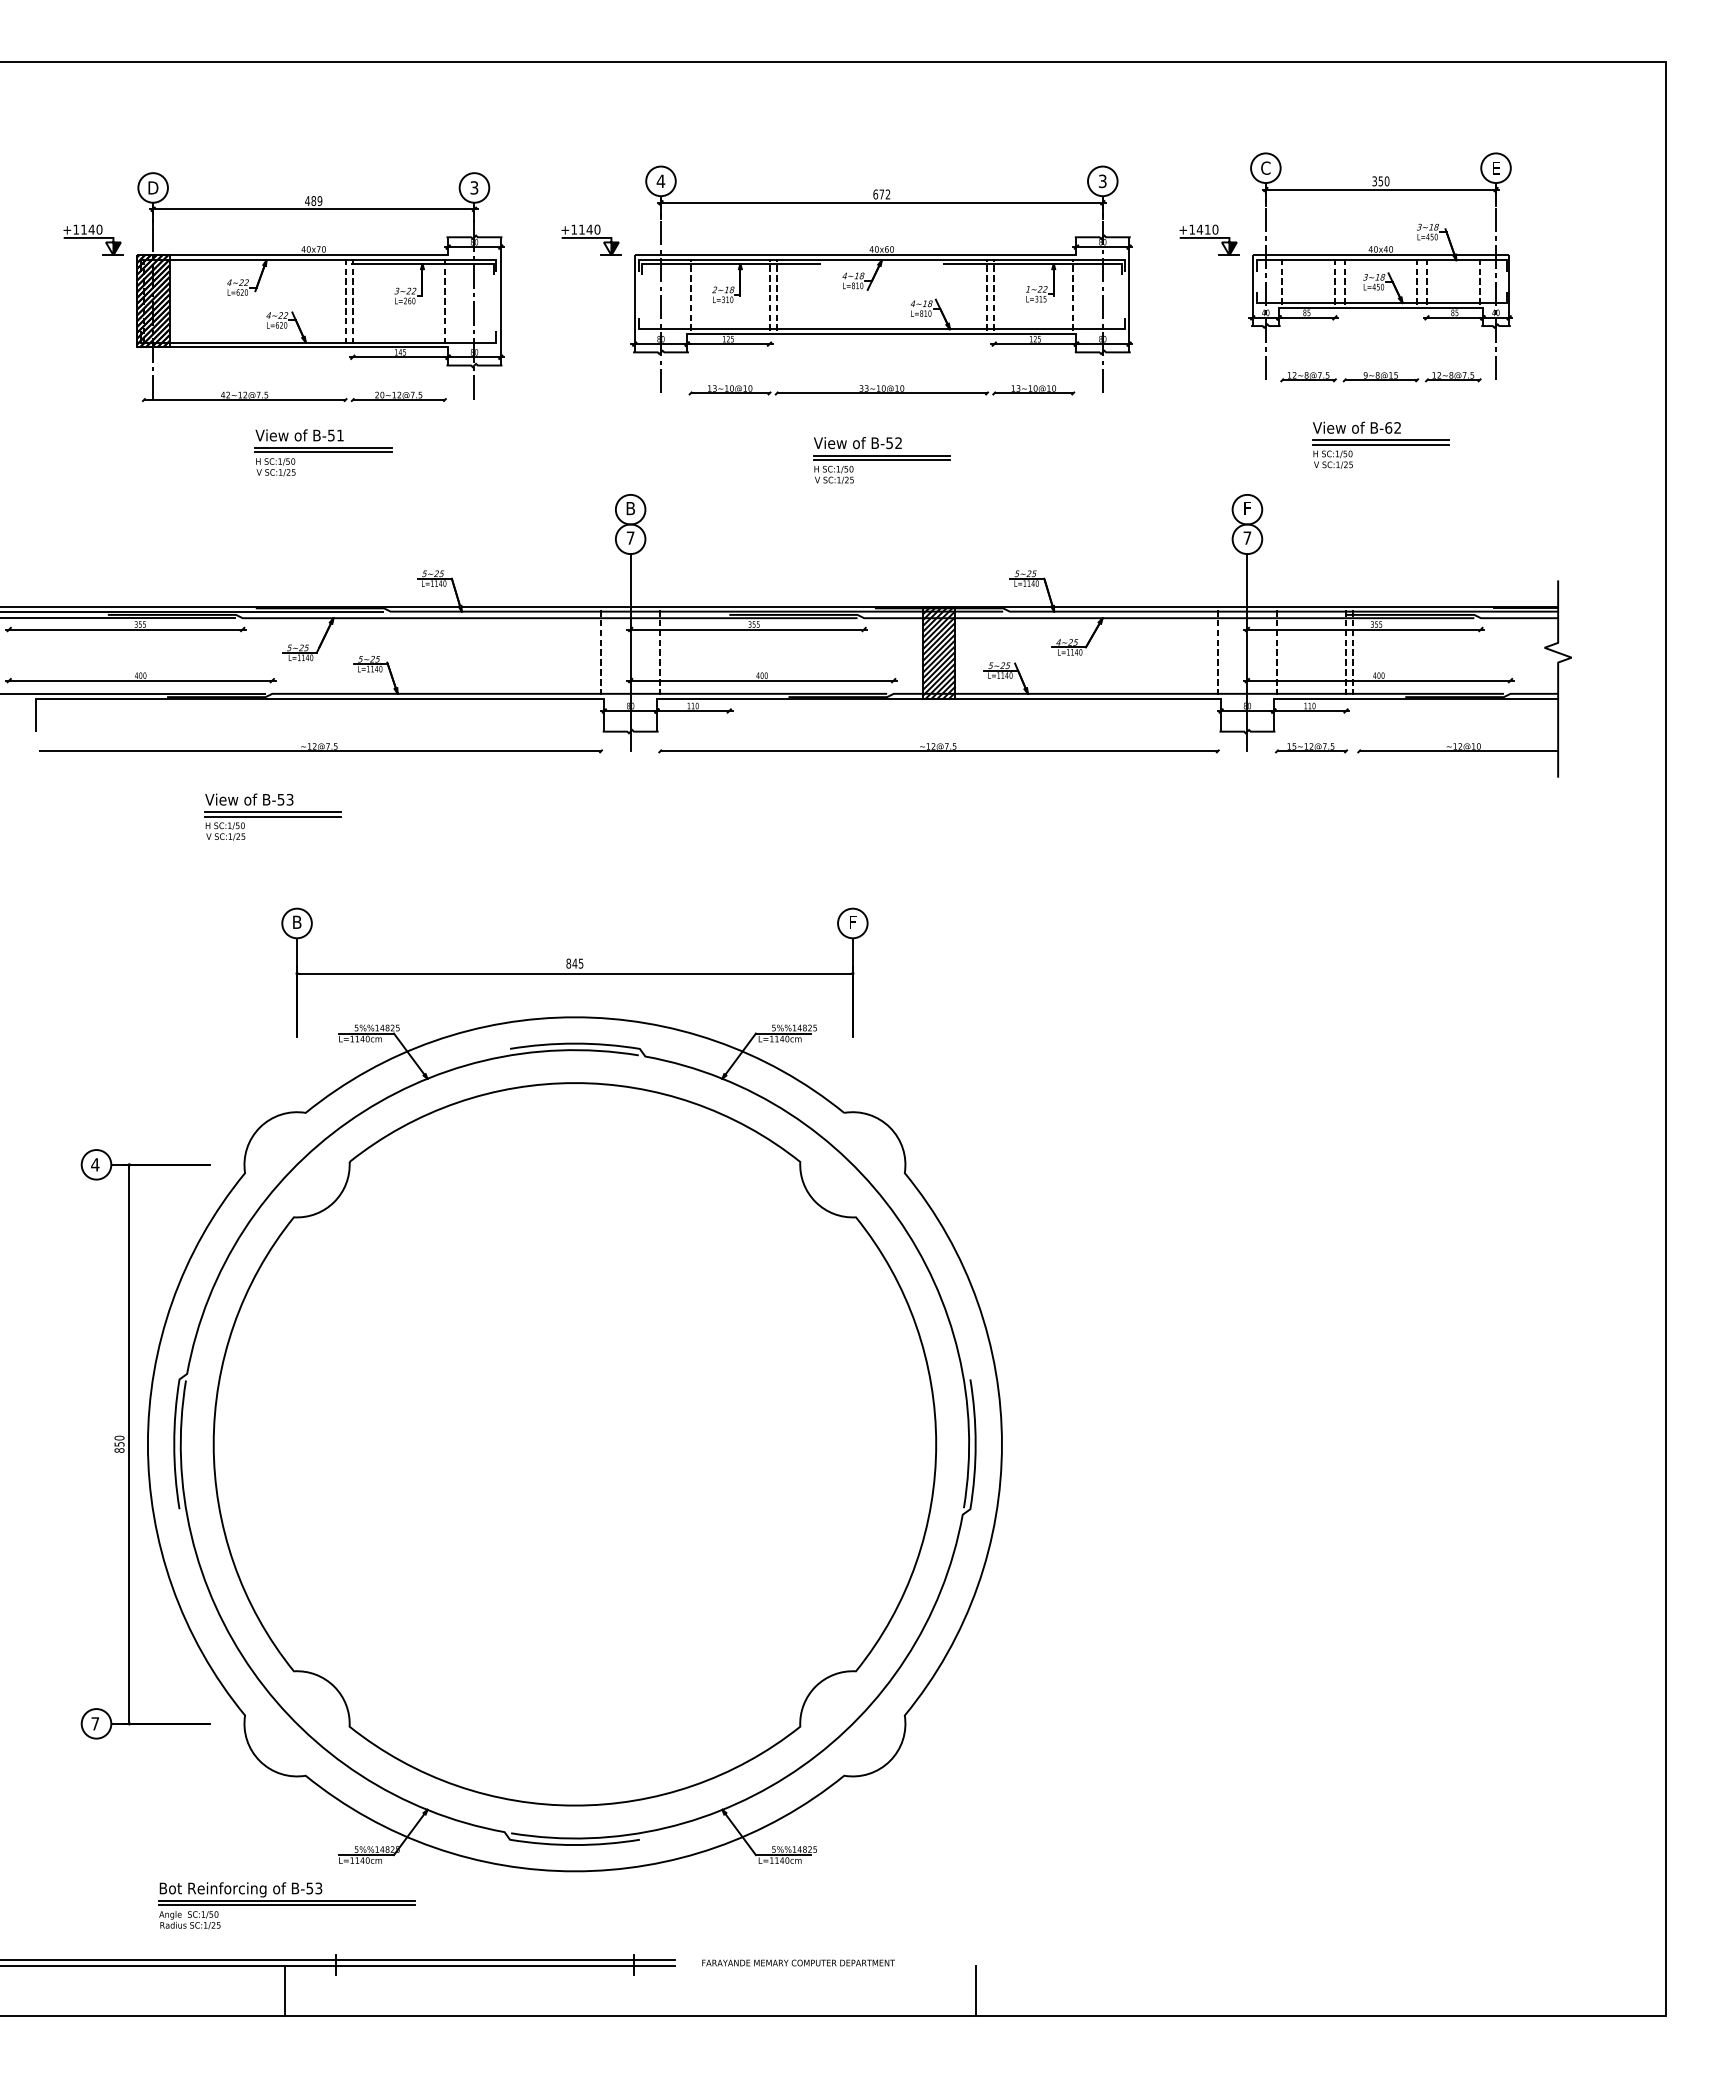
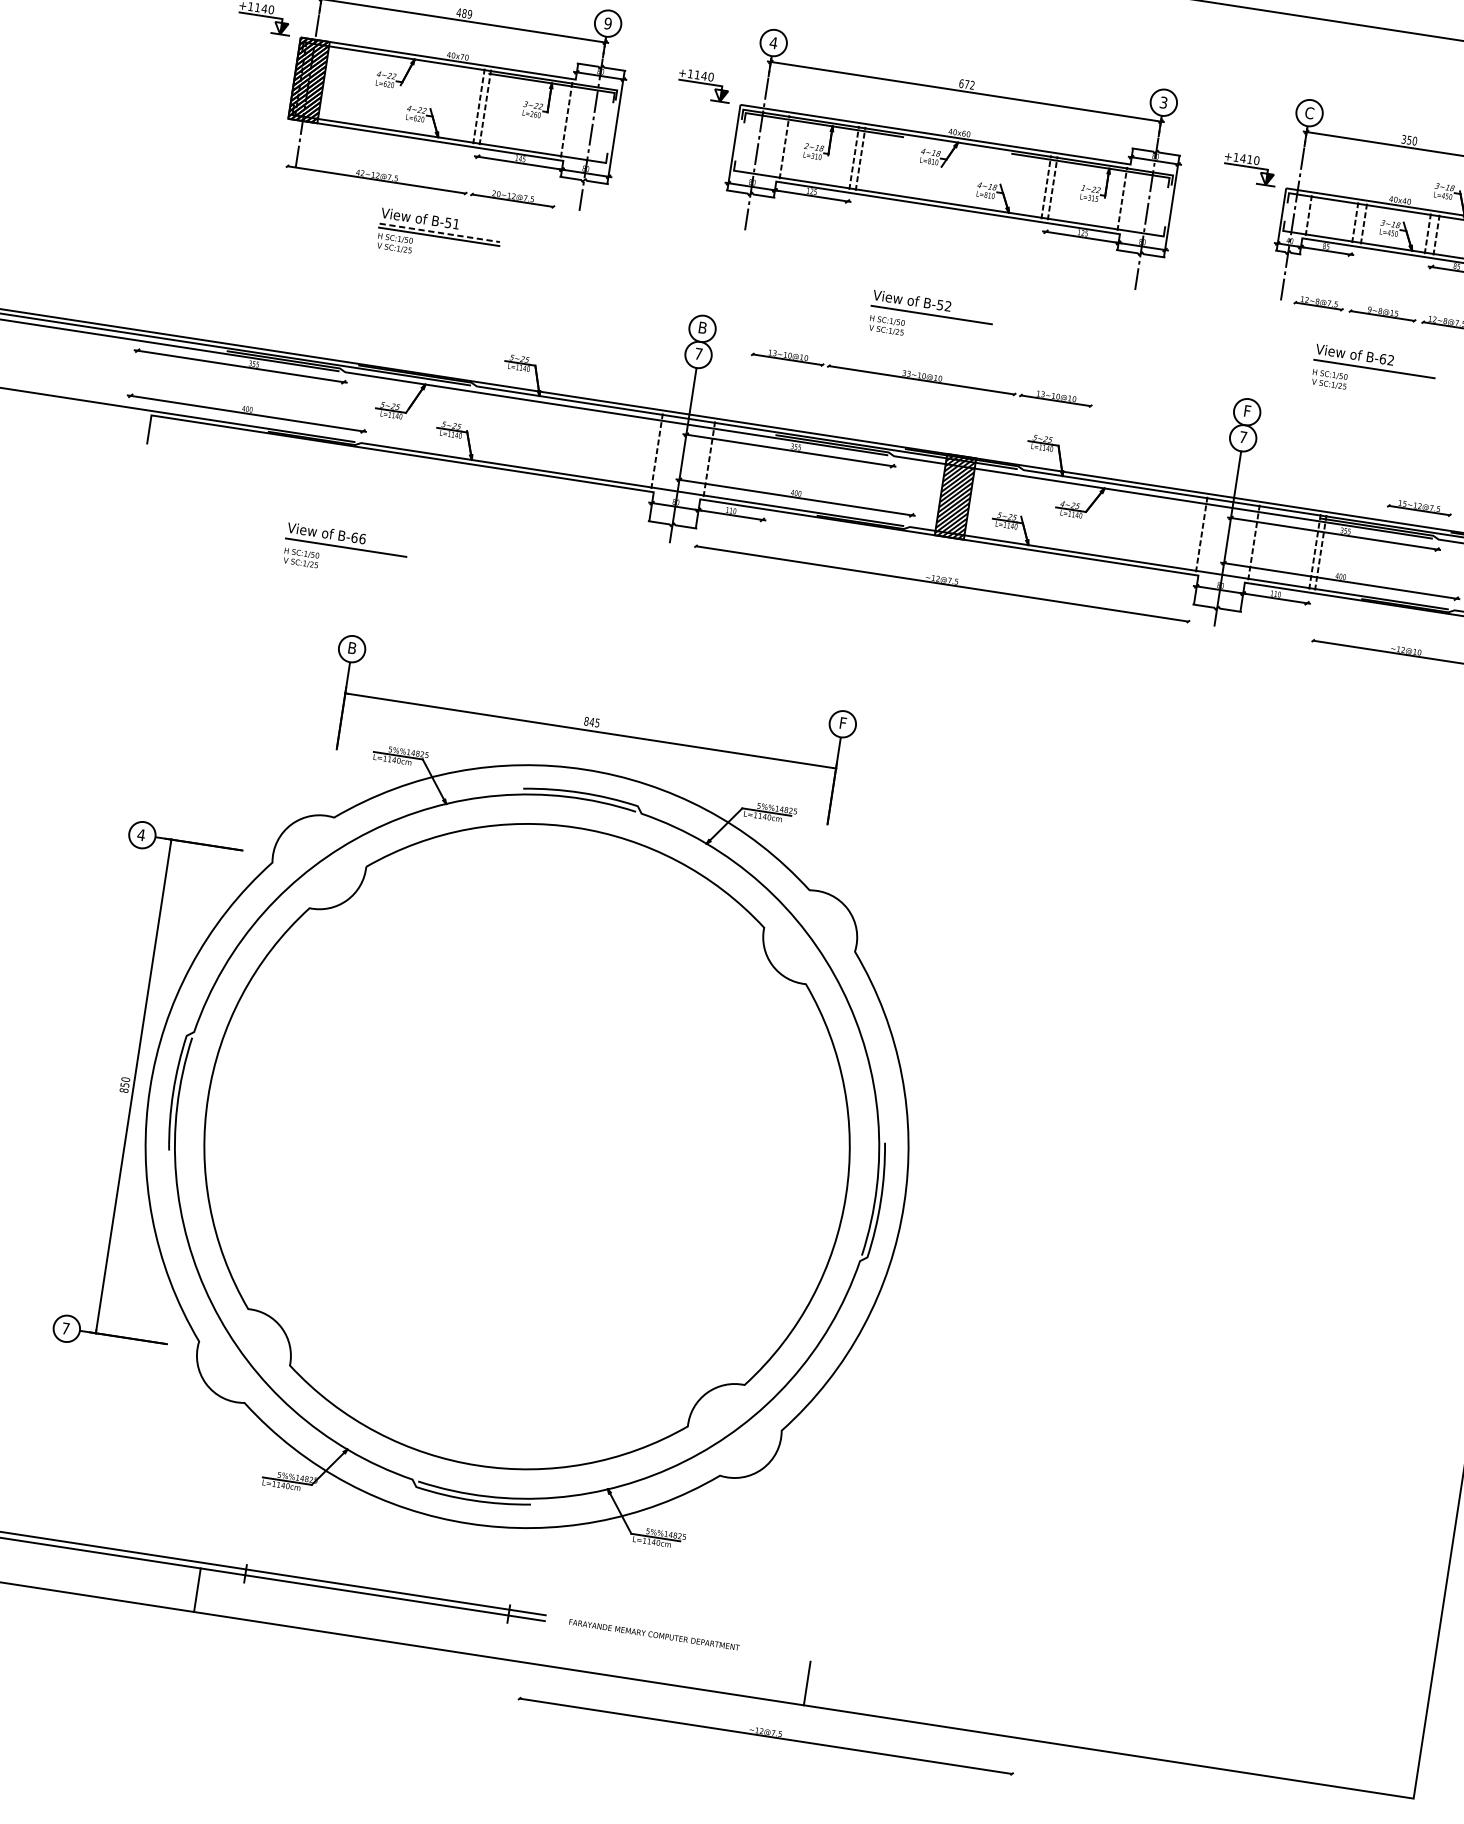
text: (474, 187) -> (608, 23), 3 -> 9
part: (881, 390) -> (921, 377), moved
line: (1380, 444) -> (1373, 372), removed
line: (324, 447) -> (440, 232), solid -> dashed
line: (881, 460) -> (930, 319), removed
part: (321, 748) -> (397, 497), removed
part: (1311, 748) -> (1419, 508), moved
text: (285, 799) -> (358, 538), B-53 -> B-66
line: (273, 816) -> (345, 551), removed
part: (286, 1905) -> (210, 1514), removed
part: (938, 2053) -> (765, 1733), added

